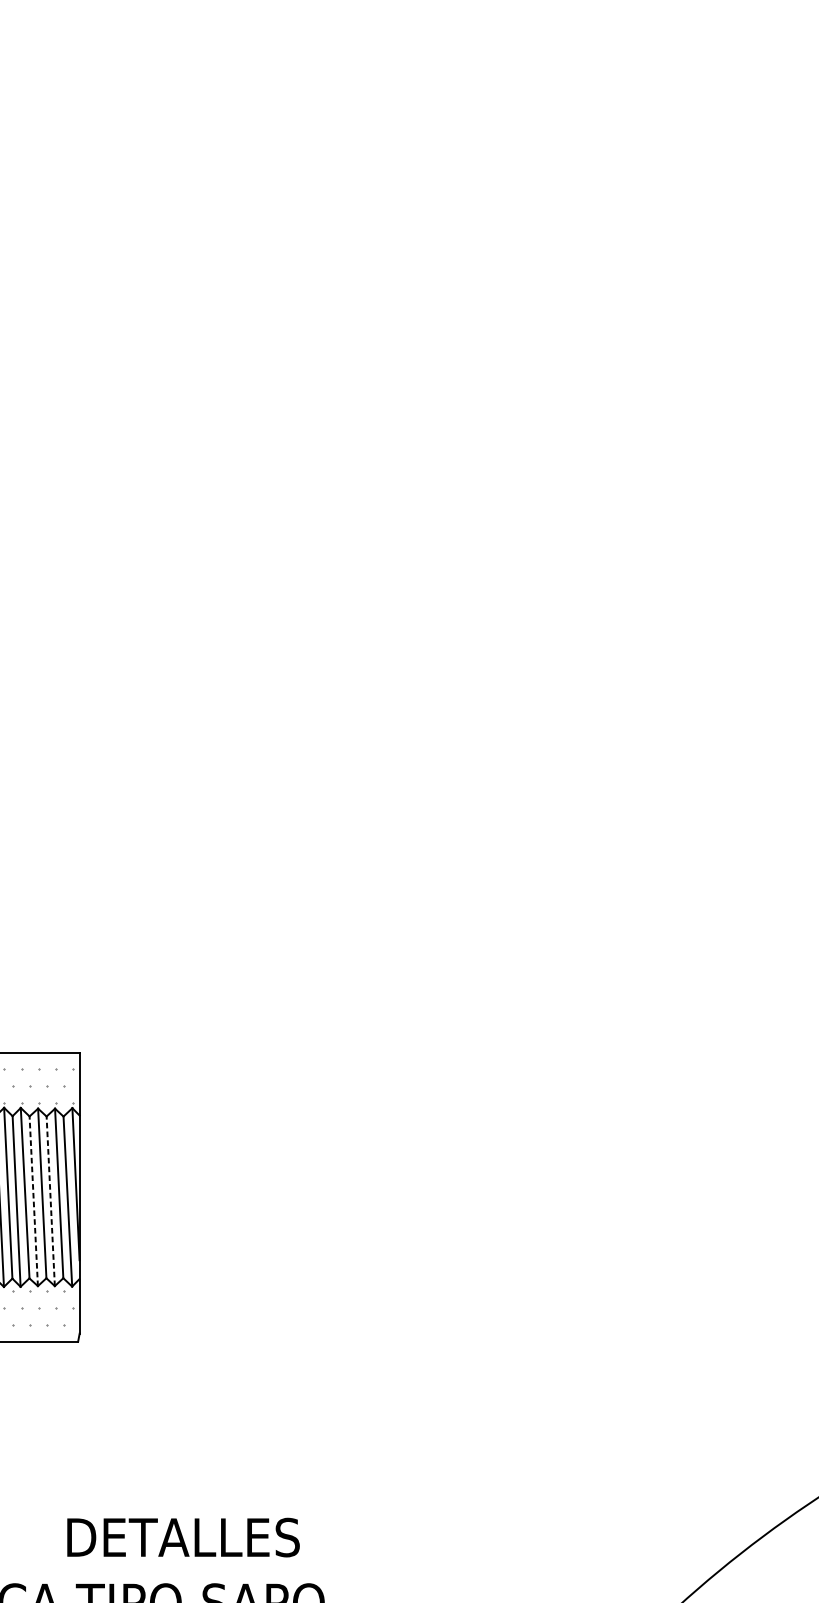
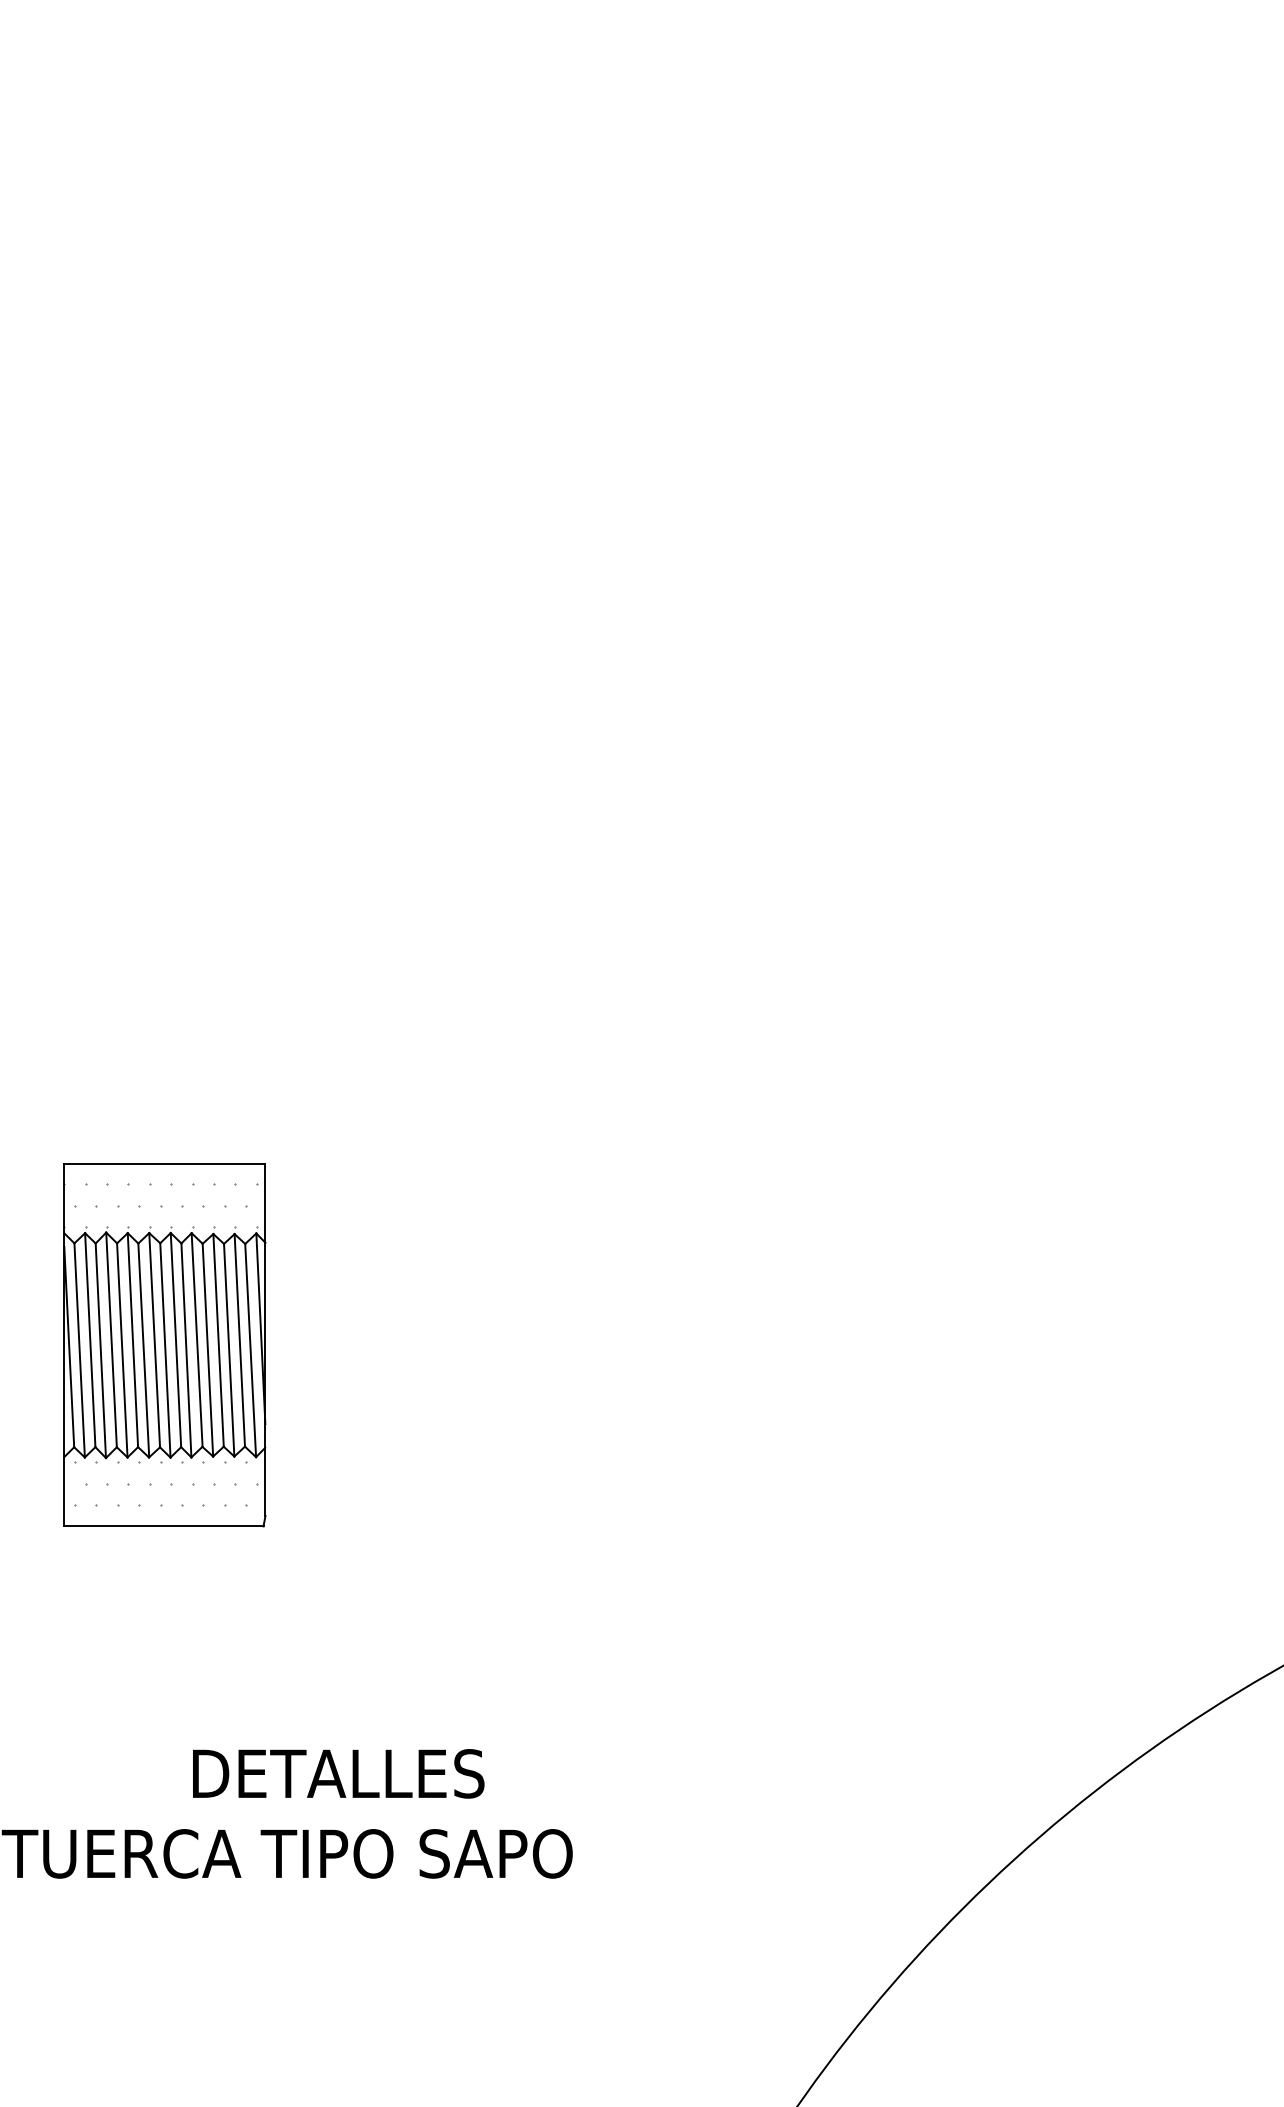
line: (50, 1200) -> (229, 1349), dashed -> solid
line: (33, 1201) -> (207, 1350), dashed -> solid
text: (183, 1537) -> (338, 1773), moved

